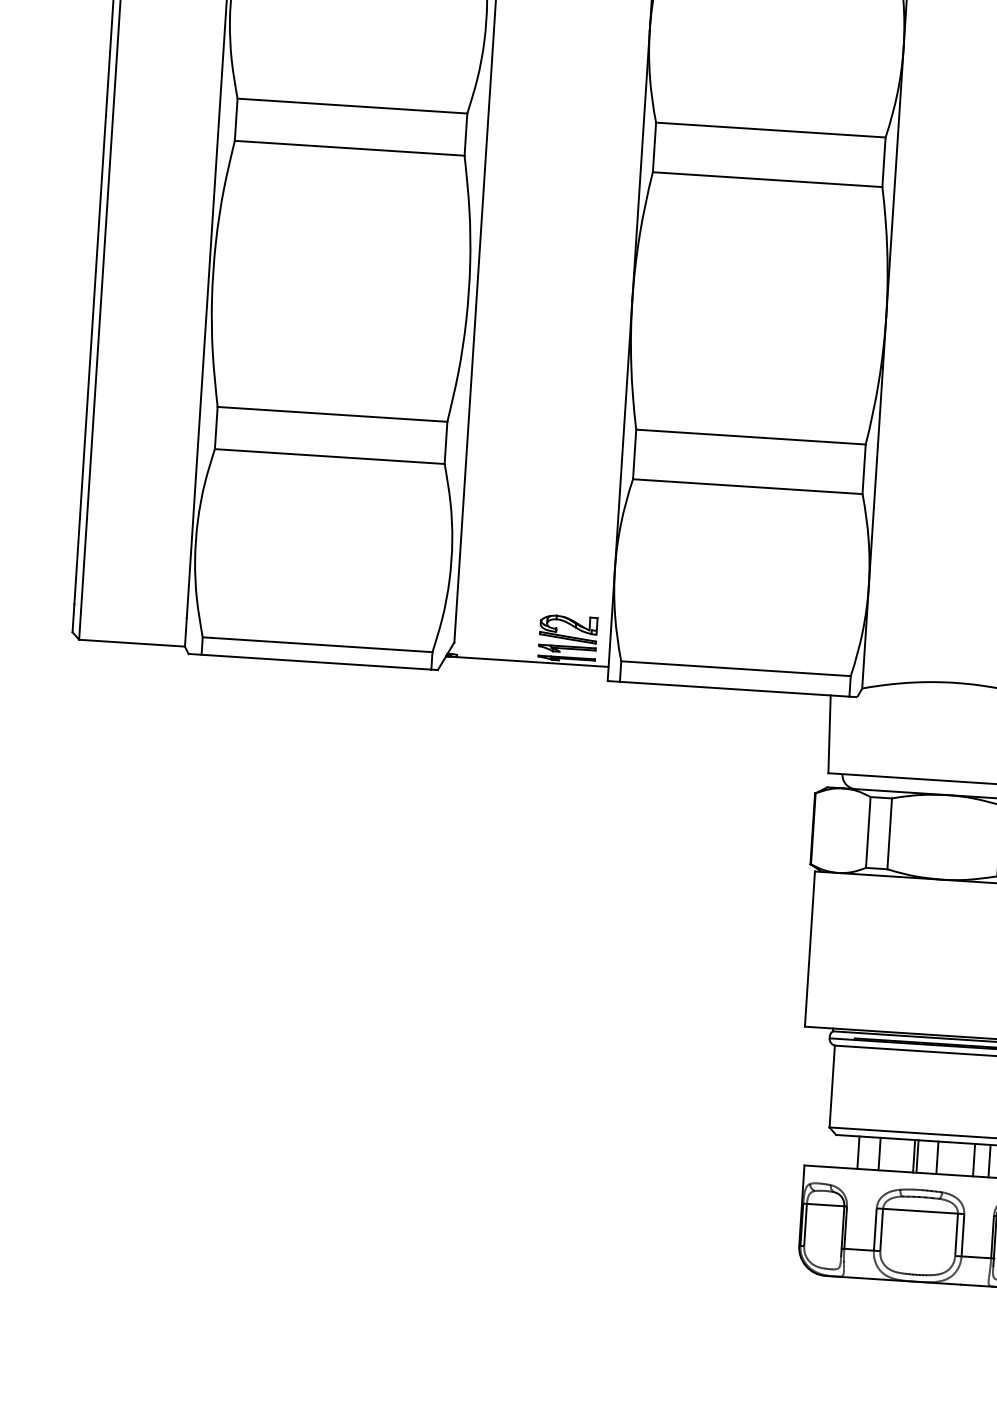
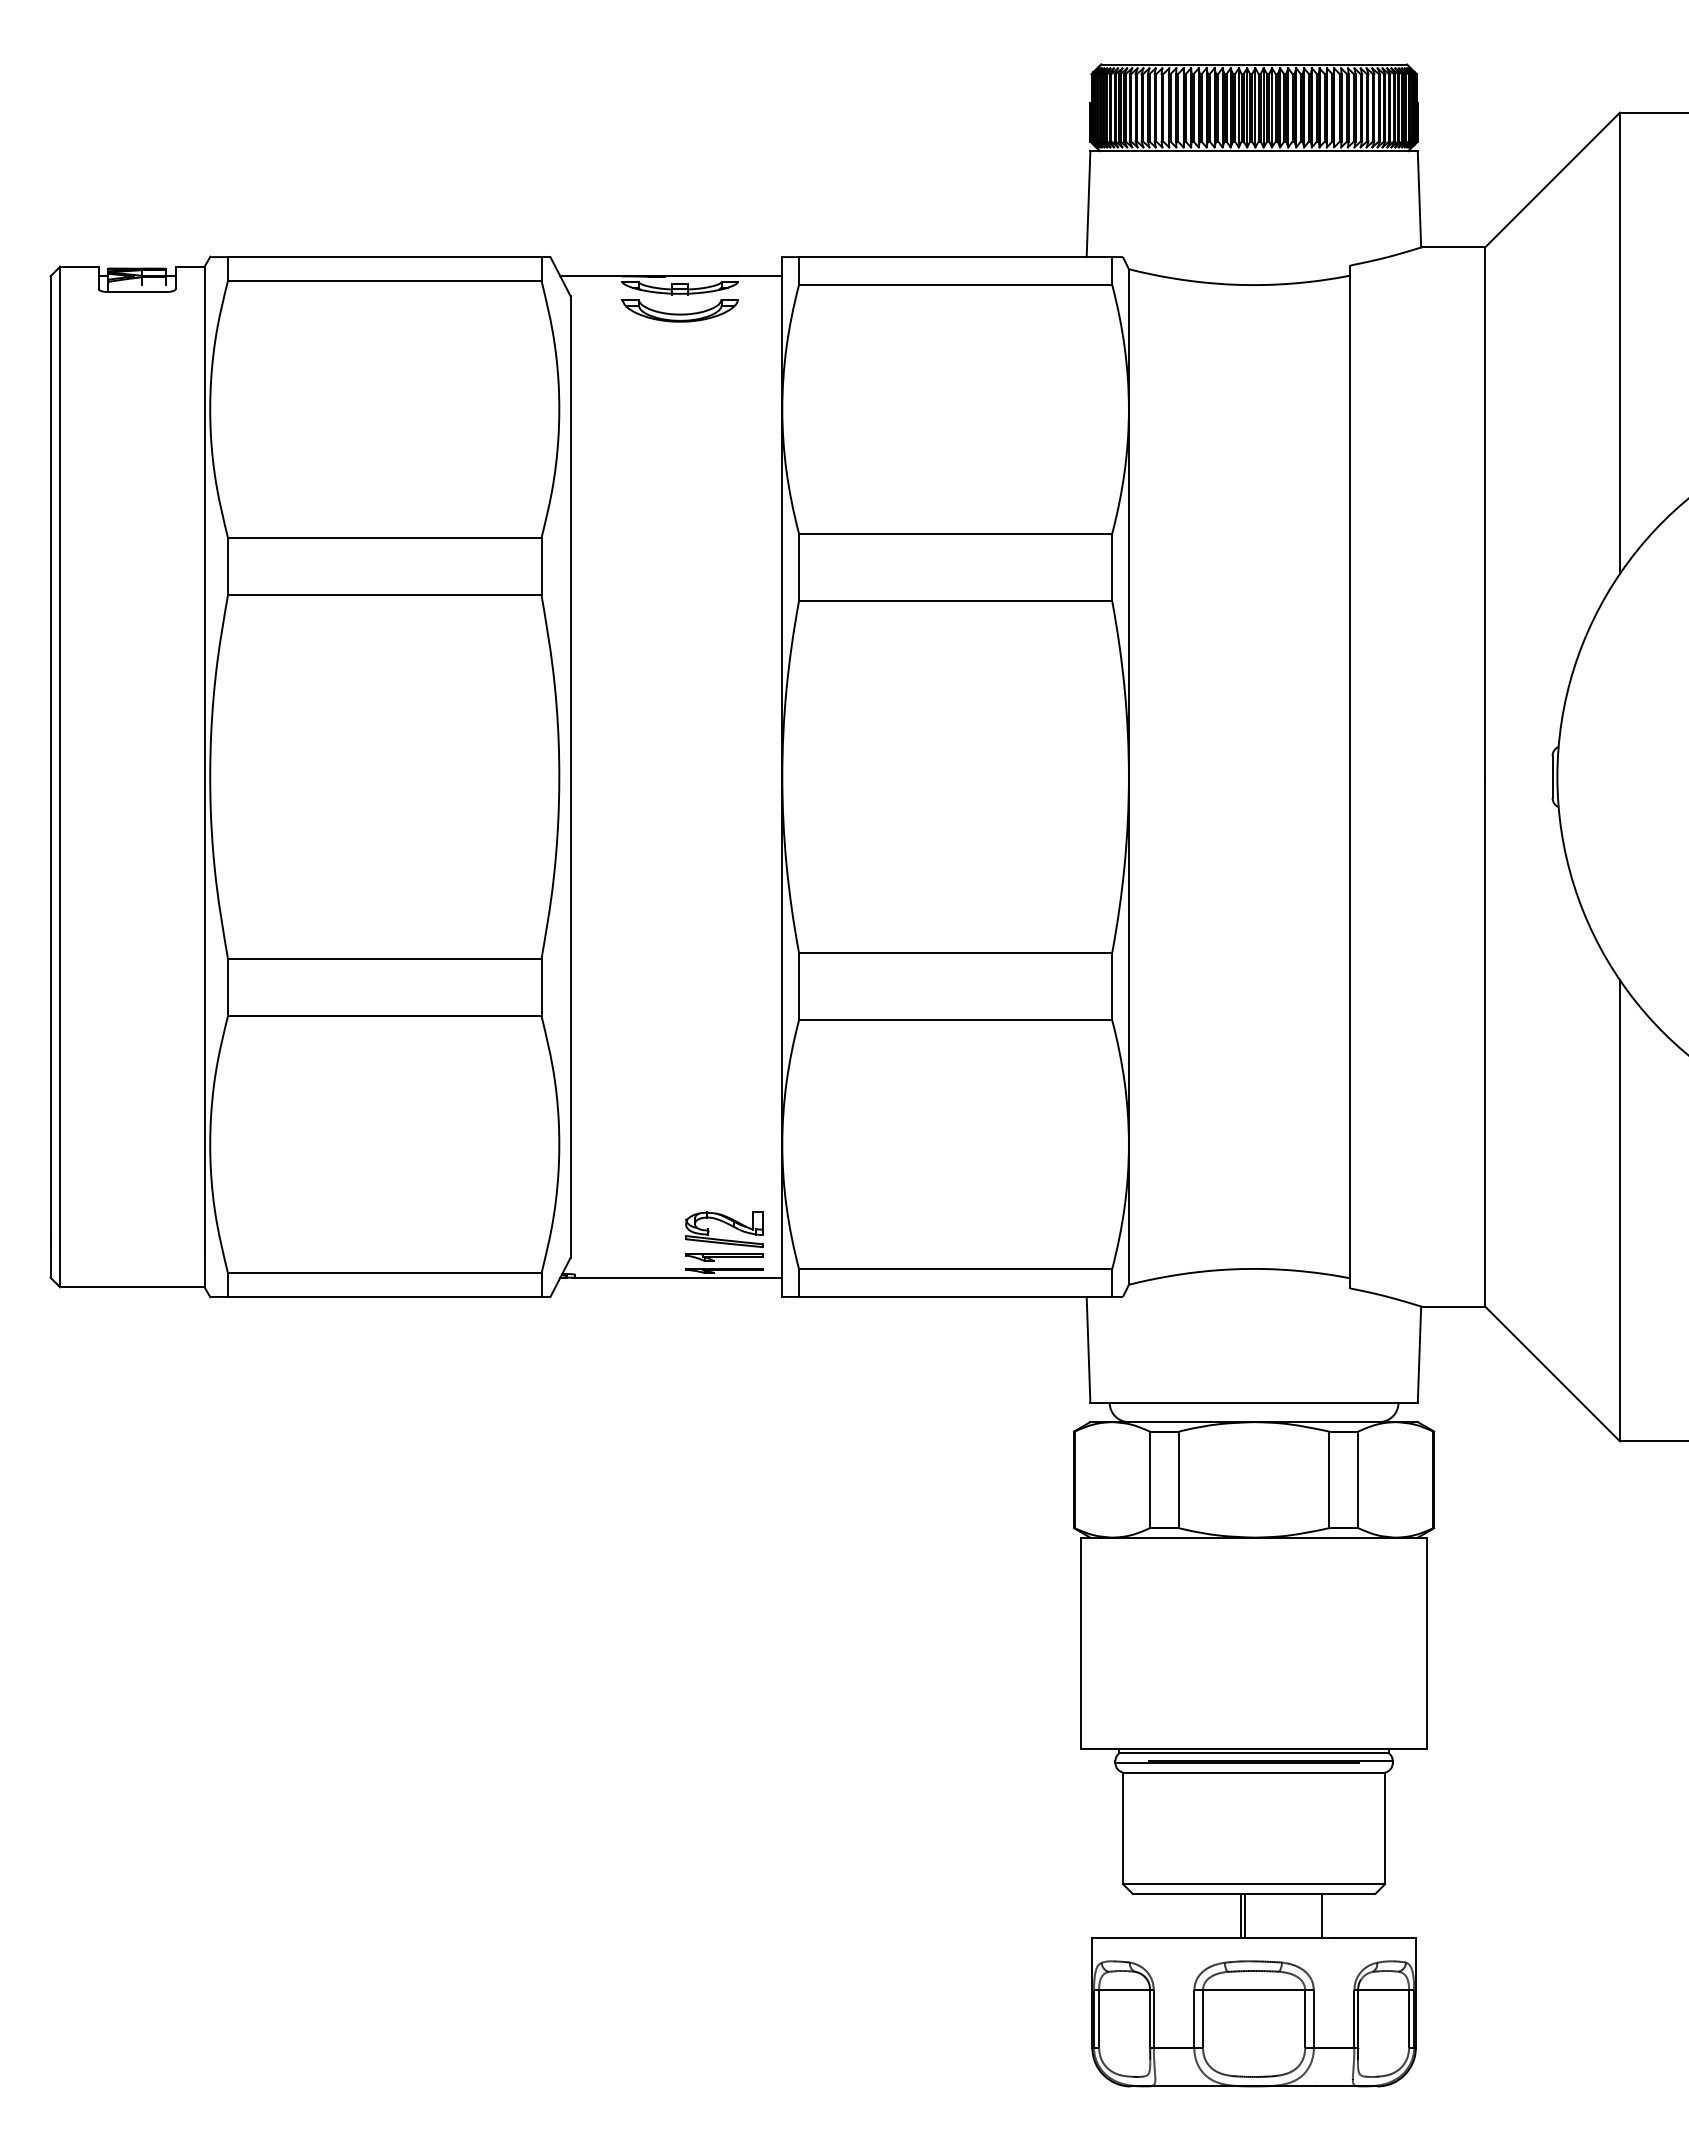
line: (858, 1152) -> (1164, 1915), removed
line: (879, 1153) -> (1193, 1915), removed
line: (937, 1157) -> (1272, 1915), removed
line: (989, 1160) -> (1343, 1915), removed

